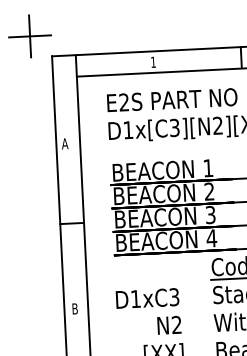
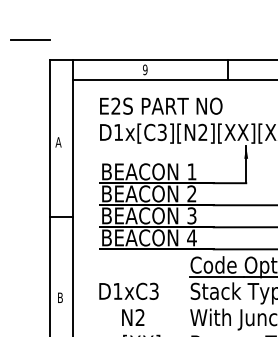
line: (29, 36) -> (30, 39), removed
text: (153, 61) -> (145, 69), 1 -> 9
text: (169, 325) -> (133, 317), moved

